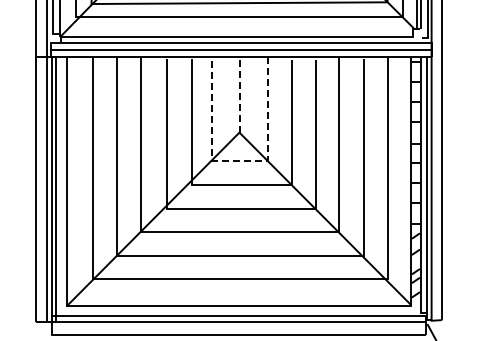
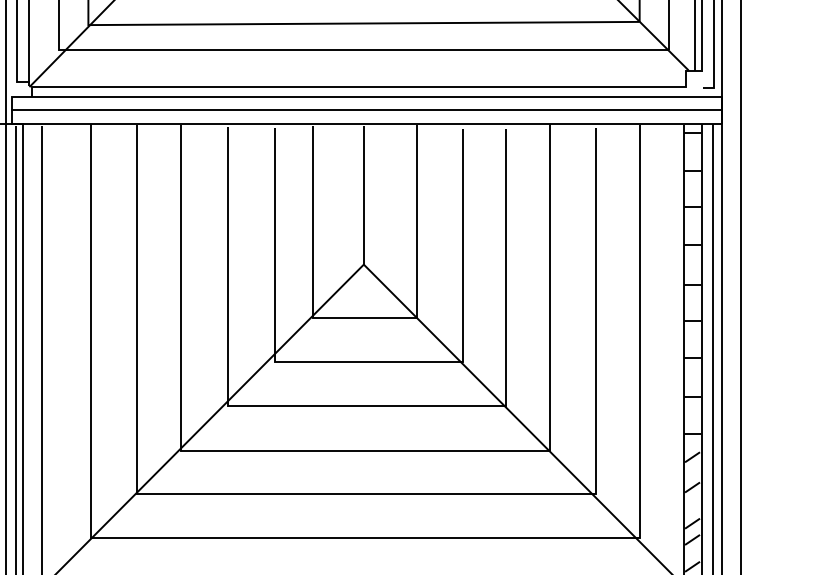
line: (239, 95) -> (363, 195), dashed -> solid
line: (240, 161) -> (365, 318), dashed -> solid

